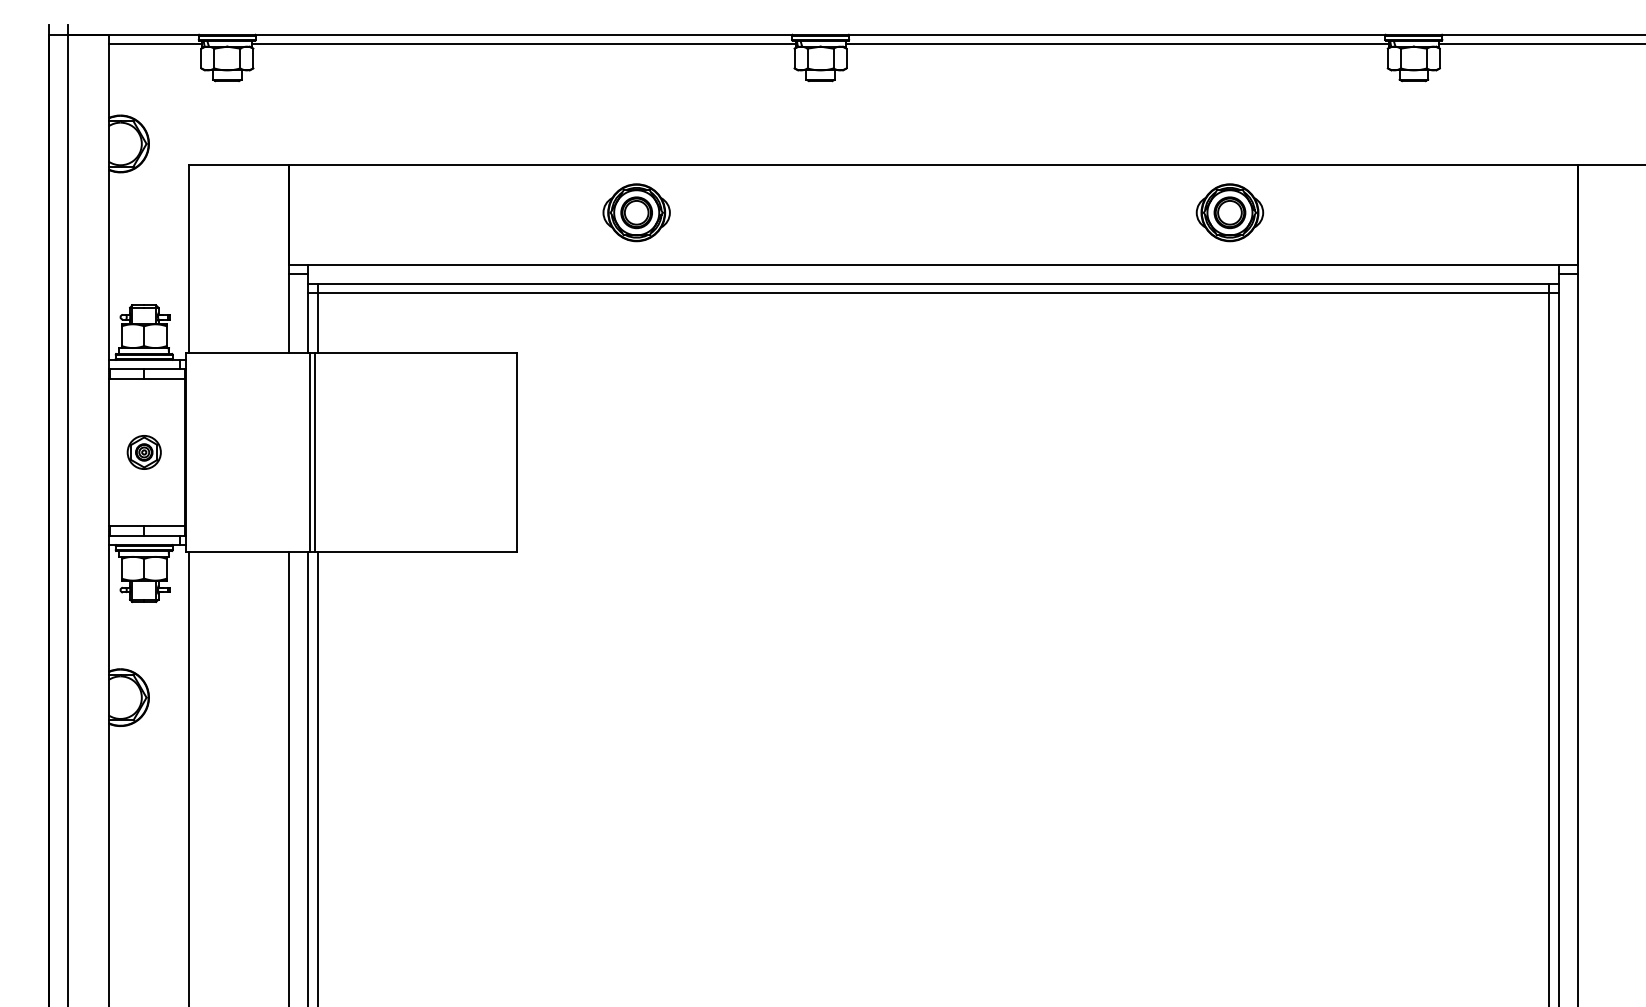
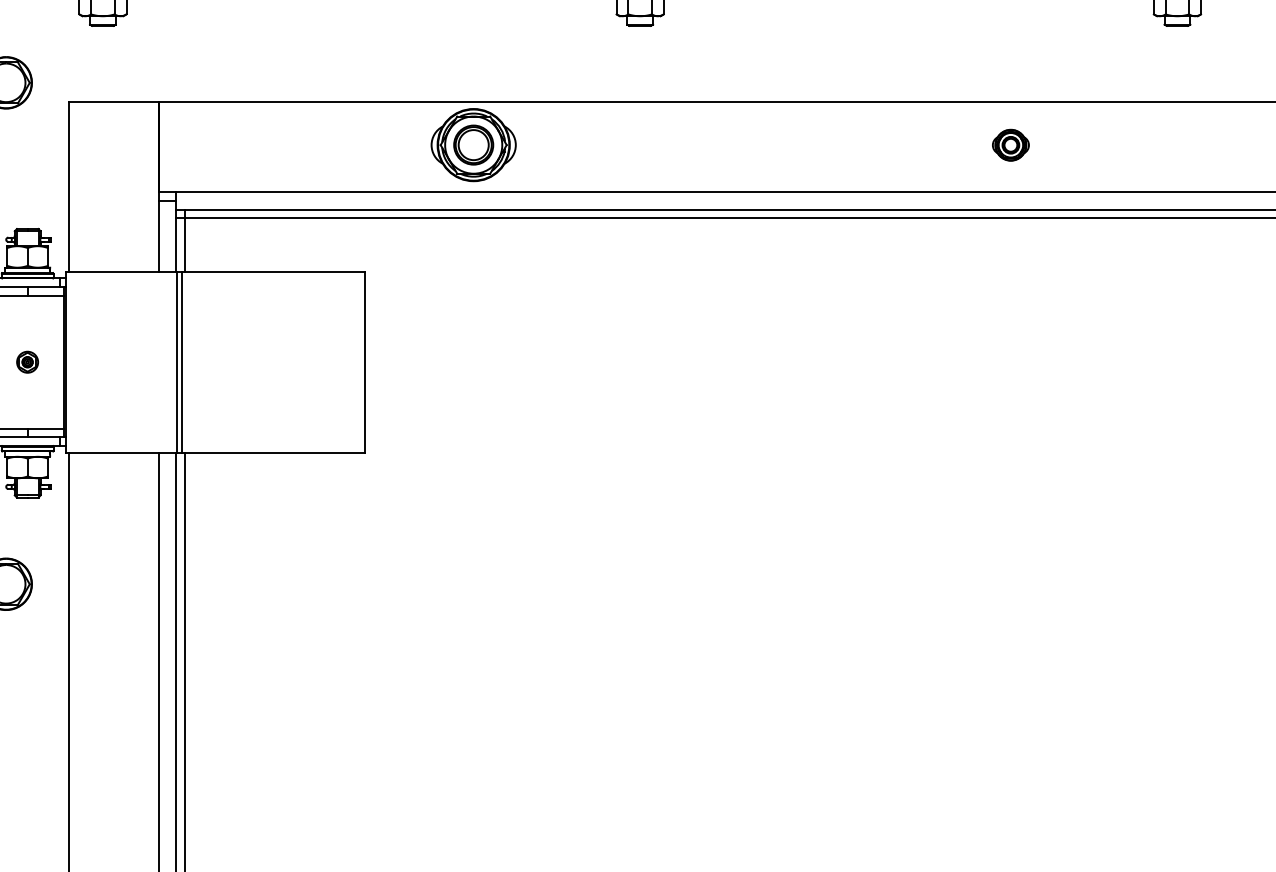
part: (636, 212) -> (473, 144), size x1.4
part: (1229, 212) -> (1010, 144), size x0.6
part: (143, 452) -> (26, 362), size x0.7

